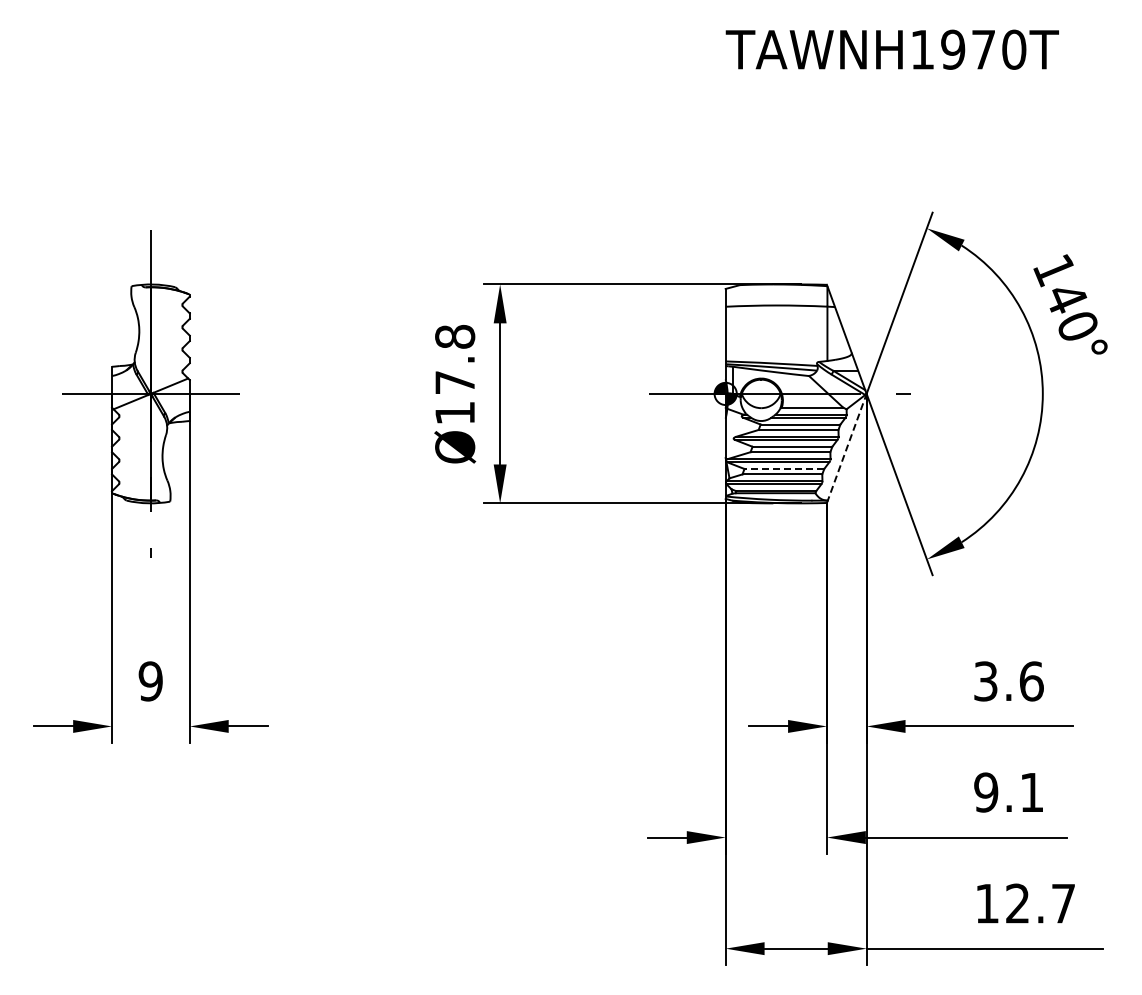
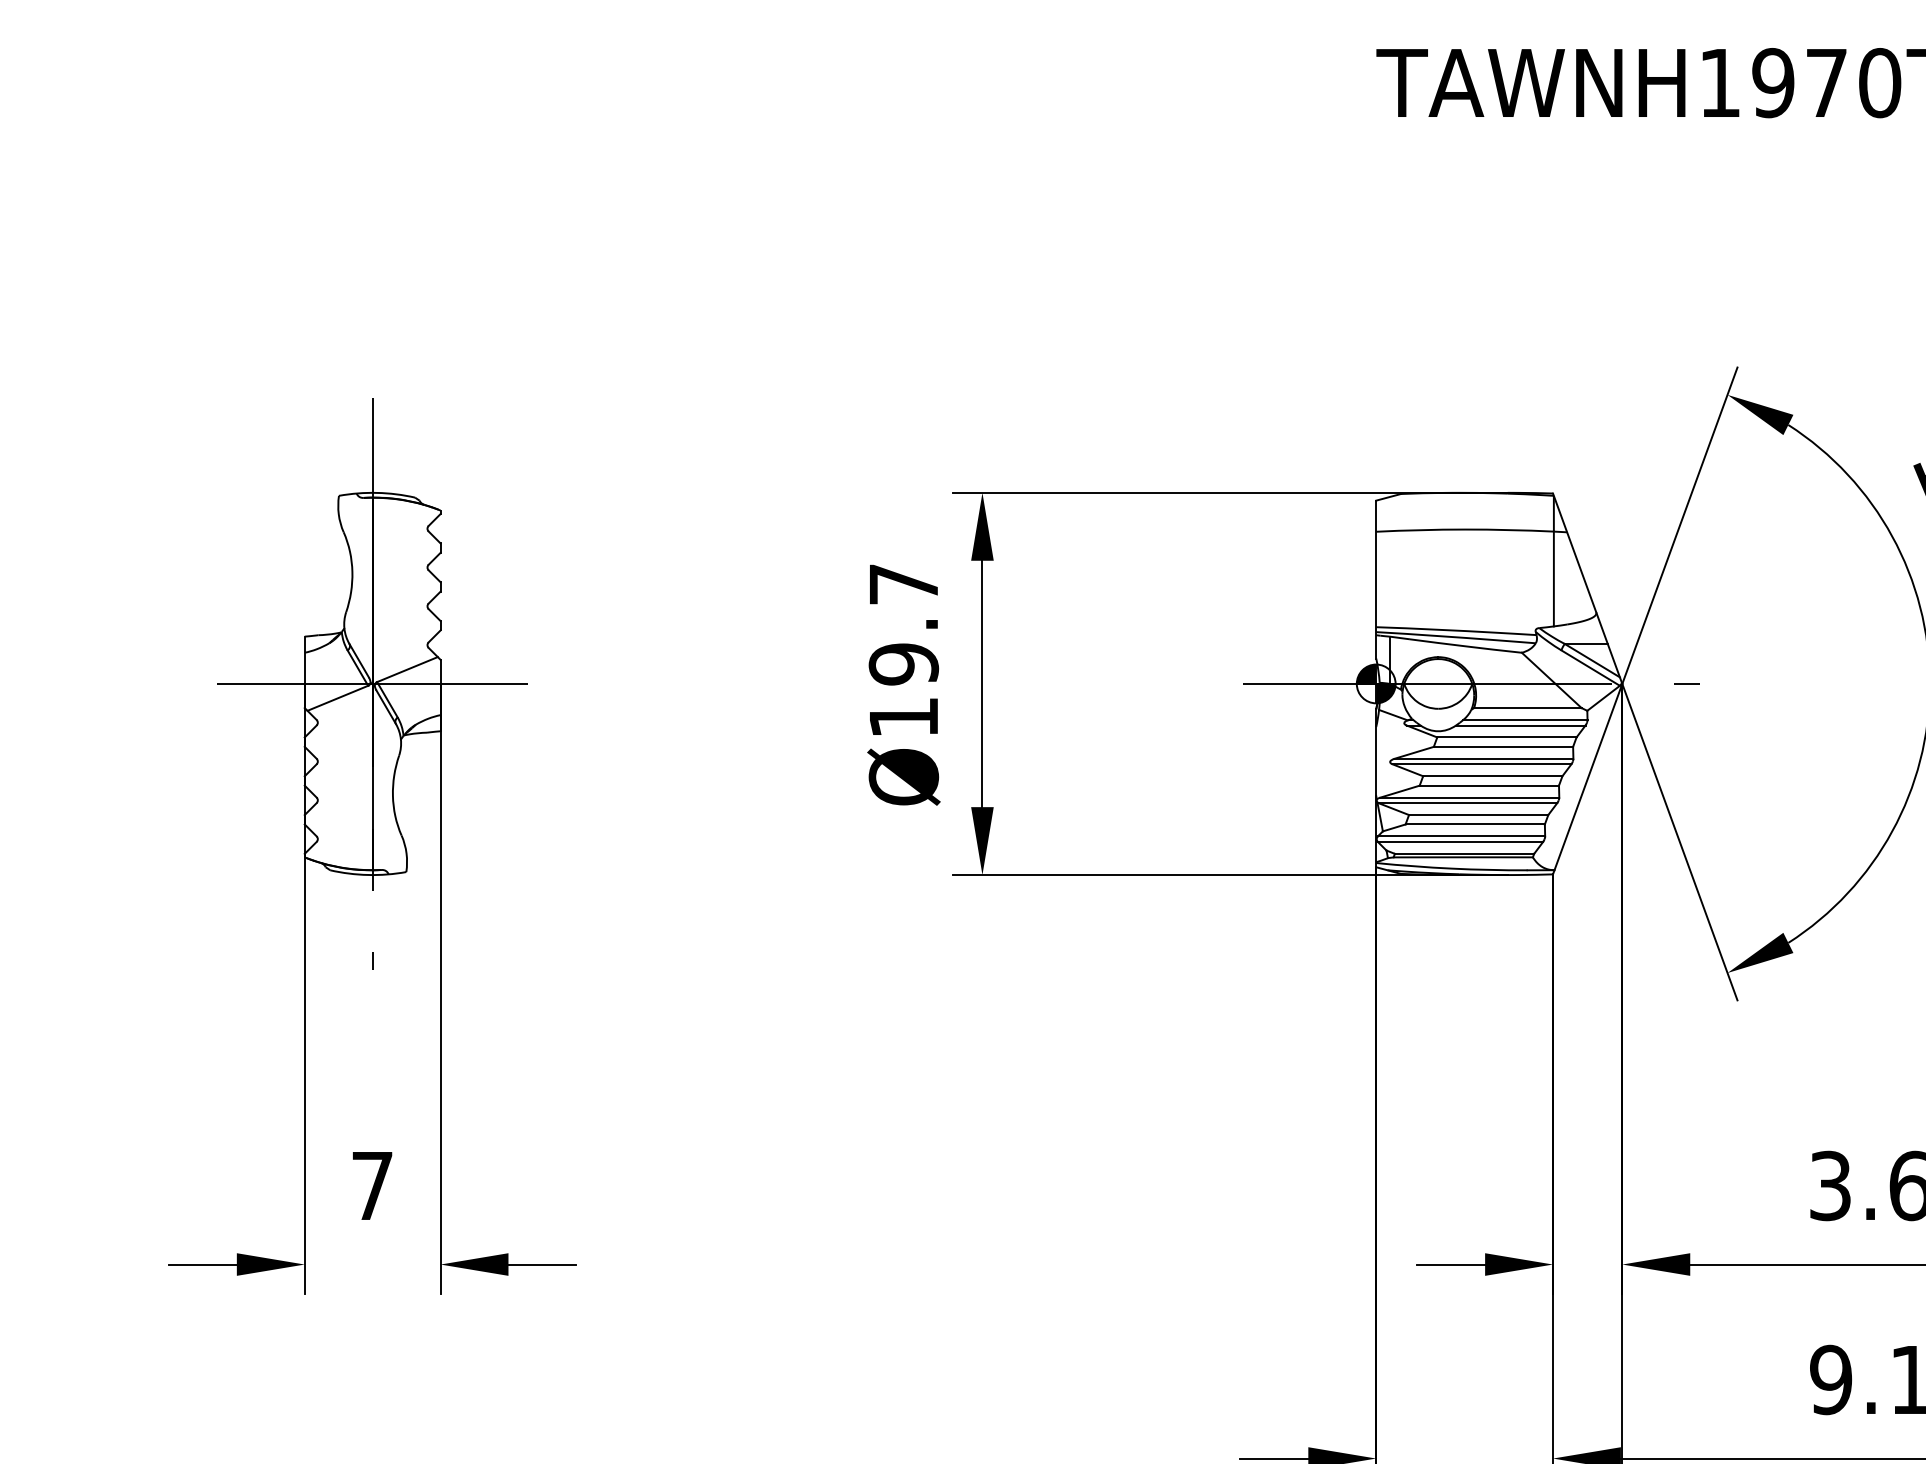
text: (455, 359) -> (904, 623), Ø17.8 -> Ø19.7
line: (846, 447) -> (1587, 777), dashed -> solid
line: (784, 469) -> (1478, 815), dashed -> solid
text: (150, 681) -> (371, 1186), 9 -> 7

